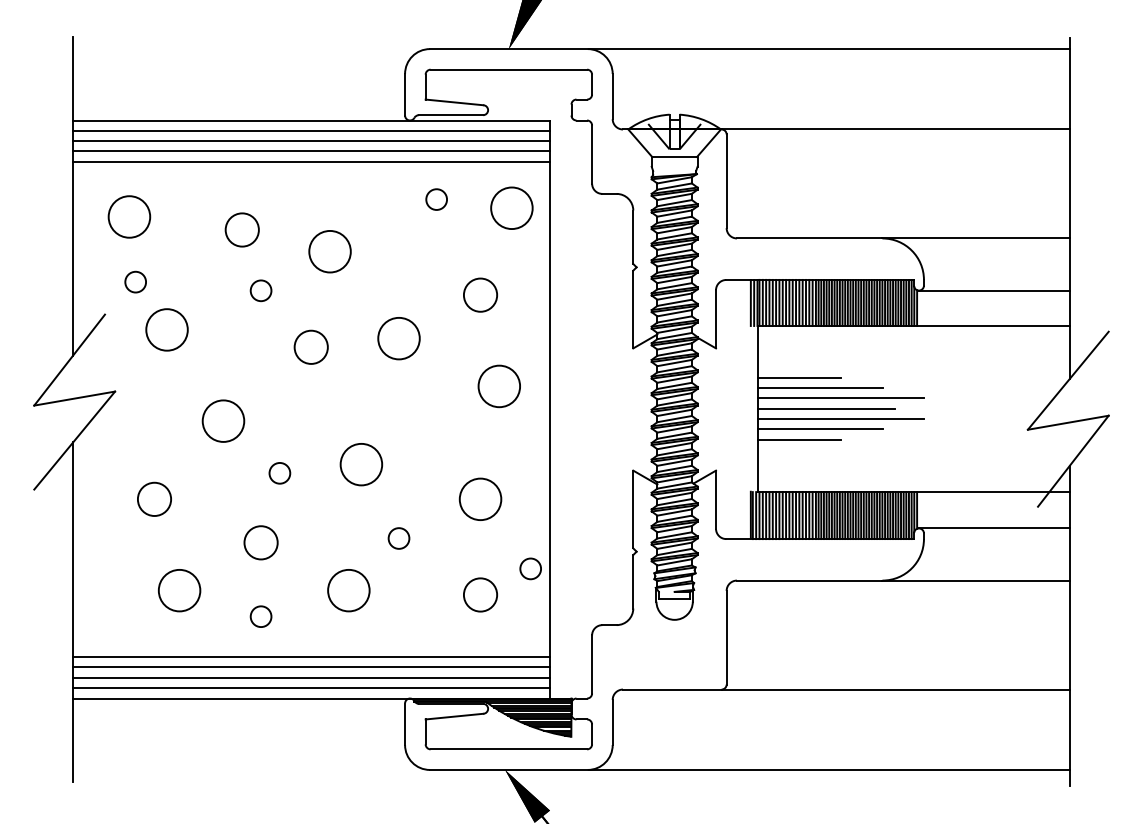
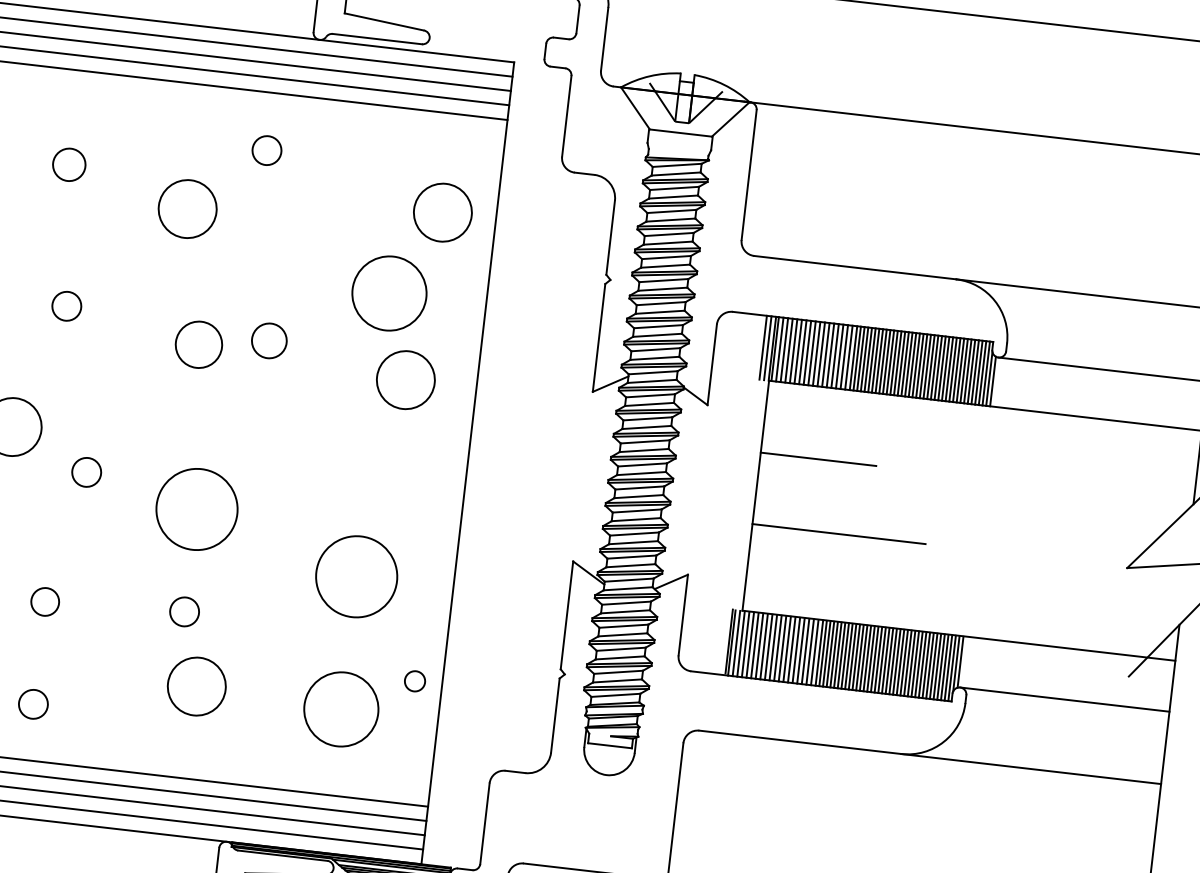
circle: (436, 199) -> (266, 150), moved
circle: (511, 207) -> (442, 211), moved
circle: (241, 229) -> (68, 164), size x0.7
circle: (260, 290) -> (66, 305), moved
circle: (480, 294) -> (389, 292), size x1.6
circle: (398, 338) -> (268, 340), size x0.6
circle: (310, 346) -> (198, 343), moved
circle: (498, 386) -> (404, 380), moved
line: (819, 388) -> (844, 477), removed
line: (840, 398) -> (872, 494), removed
line: (825, 408) -> (849, 506), removed
line: (840, 418) -> (869, 522), removed
line: (798, 440) -> (807, 546), removed
circle: (361, 464) -> (197, 509), size x1.4
circle: (279, 473) -> (86, 472), moved
circle: (480, 499) -> (356, 576), size x1.4
circle: (398, 538) -> (183, 611), moved
circle: (260, 542) -> (44, 601), size x0.6
circle: (530, 568) -> (414, 680), size x0.7
circle: (348, 590) -> (196, 686), moved
circle: (480, 594) -> (341, 708), size x1.6

